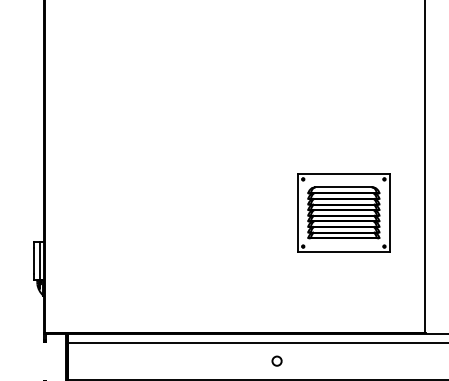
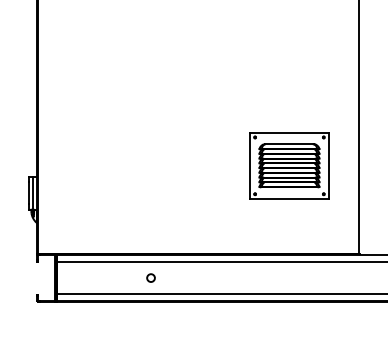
part: (343, 212) -> (289, 165), moved
circle: (276, 360) -> (150, 277), moved

